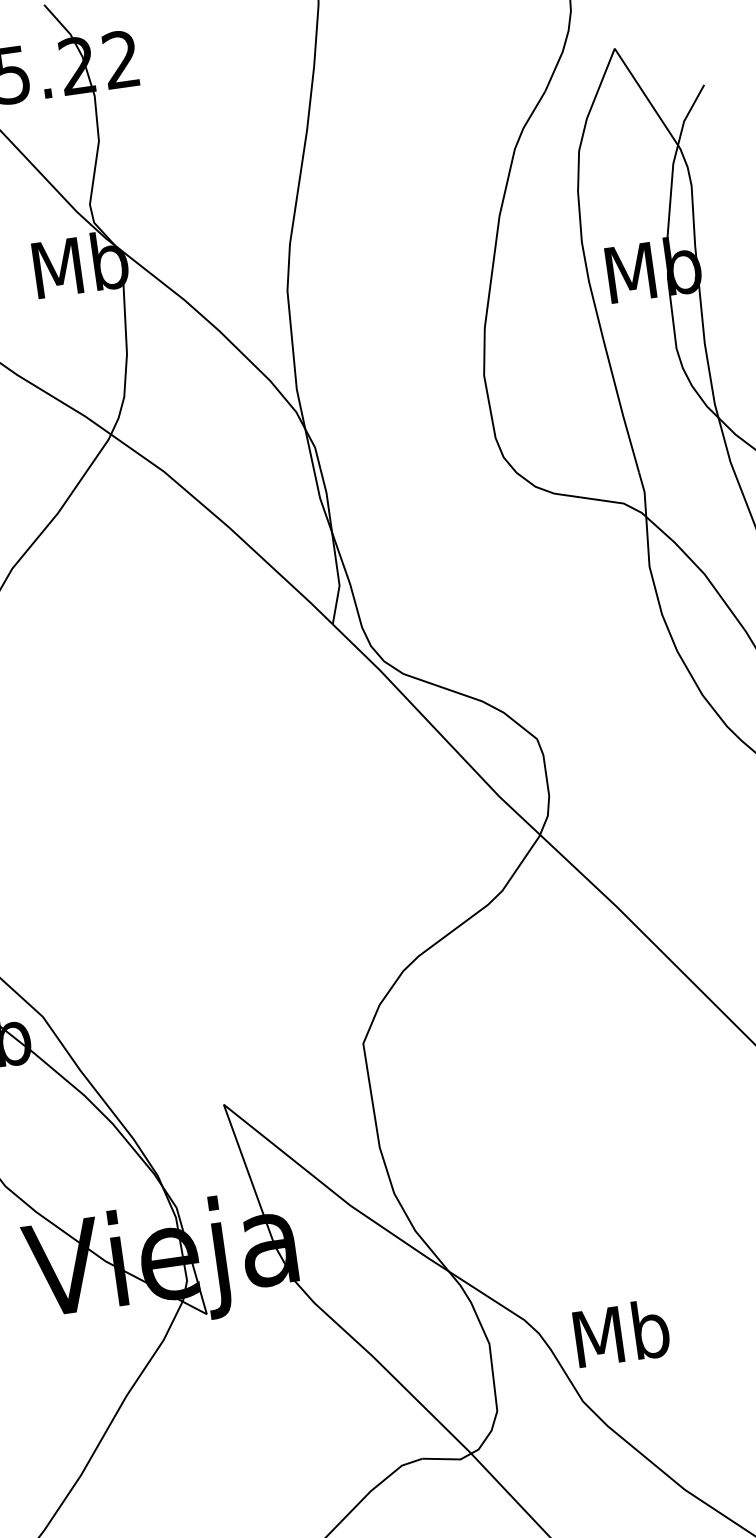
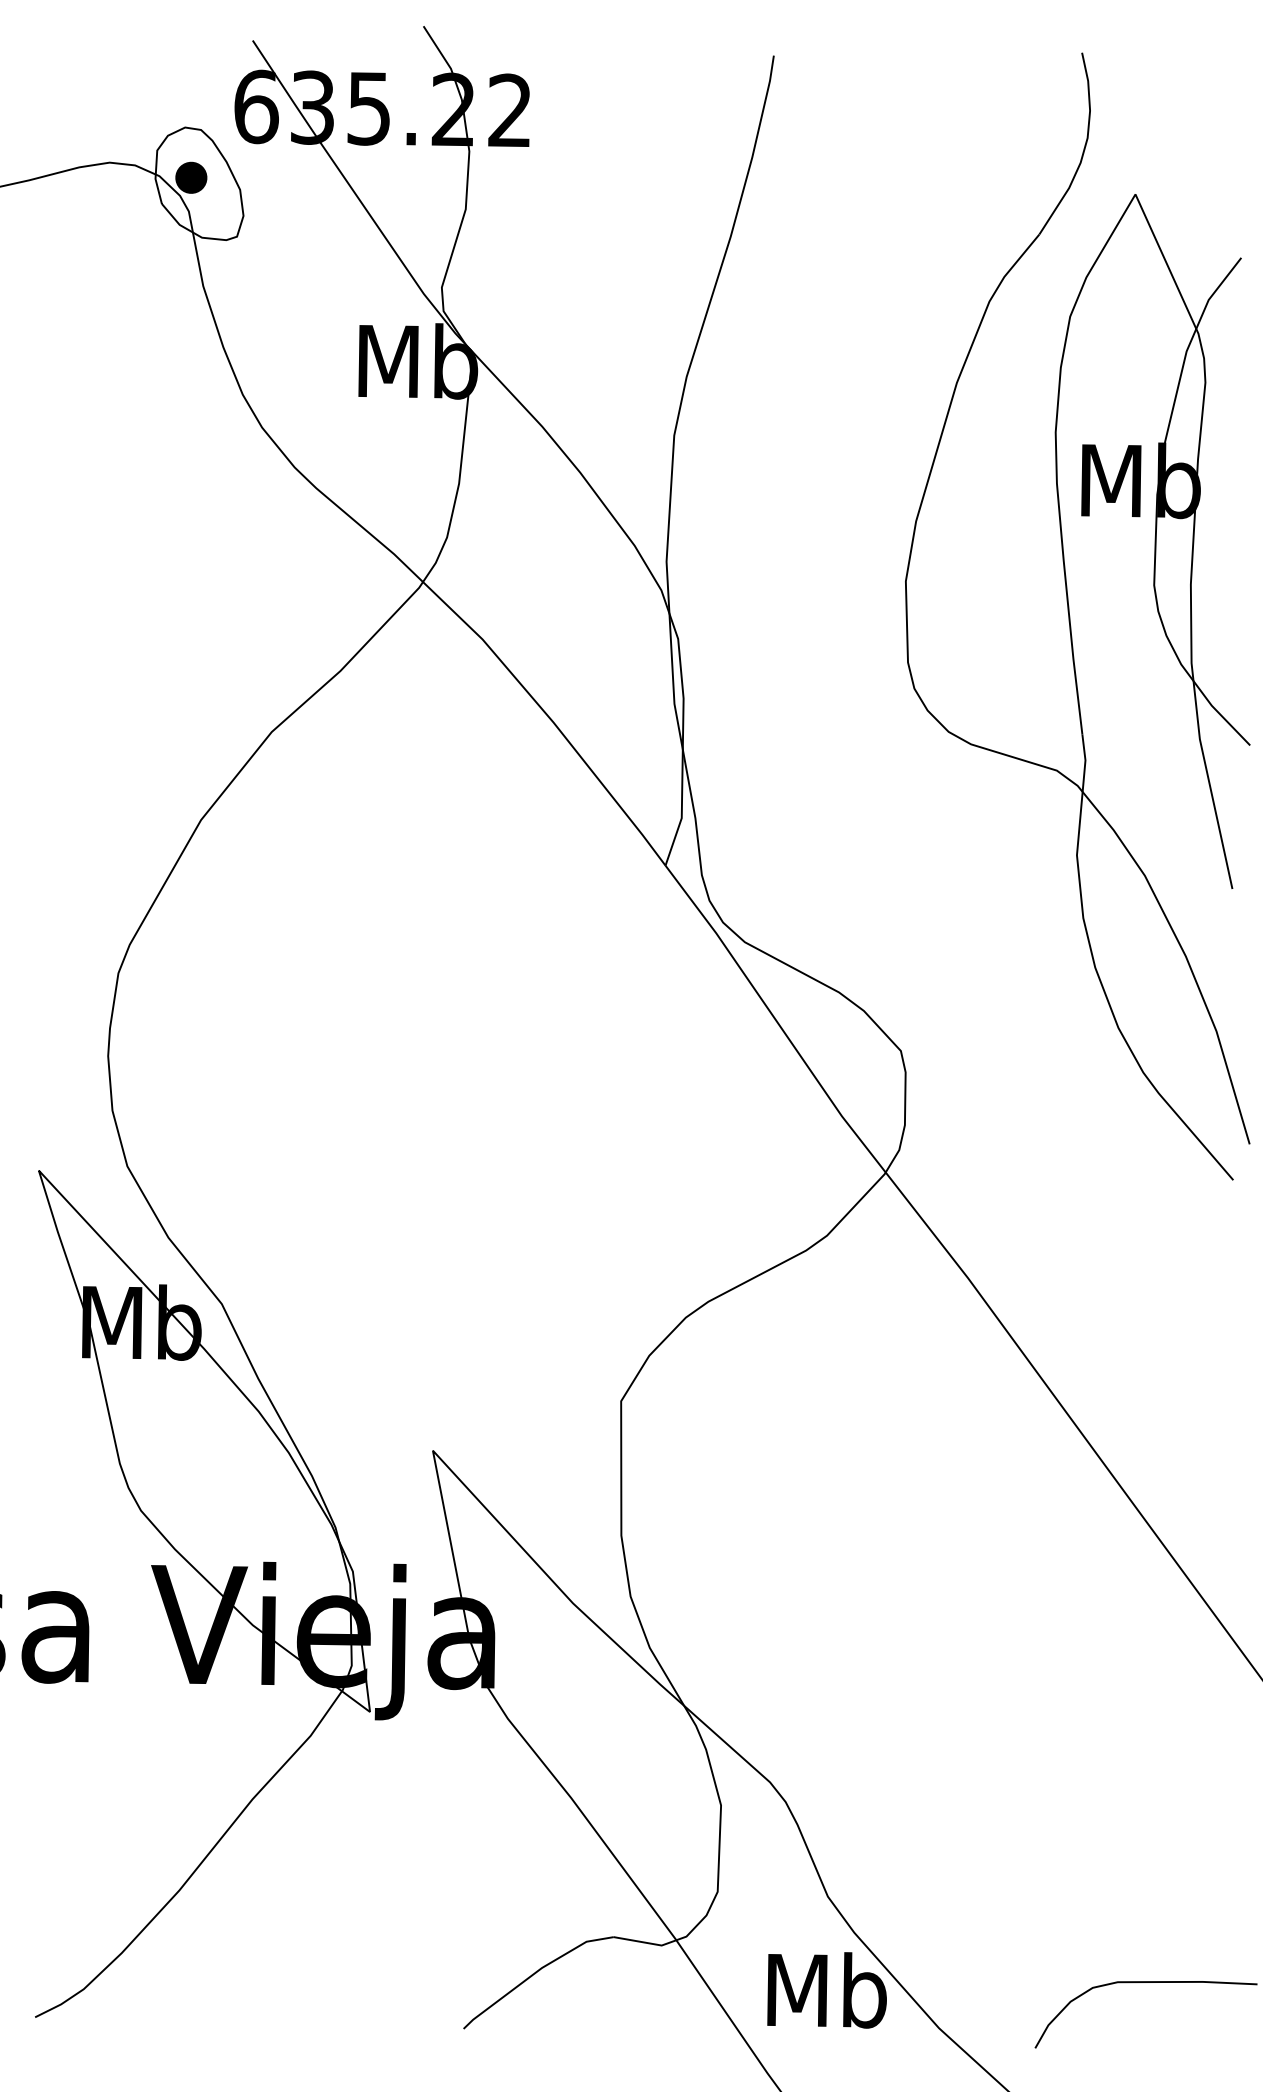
text: (621, 1333) -> (826, 1990), moved

